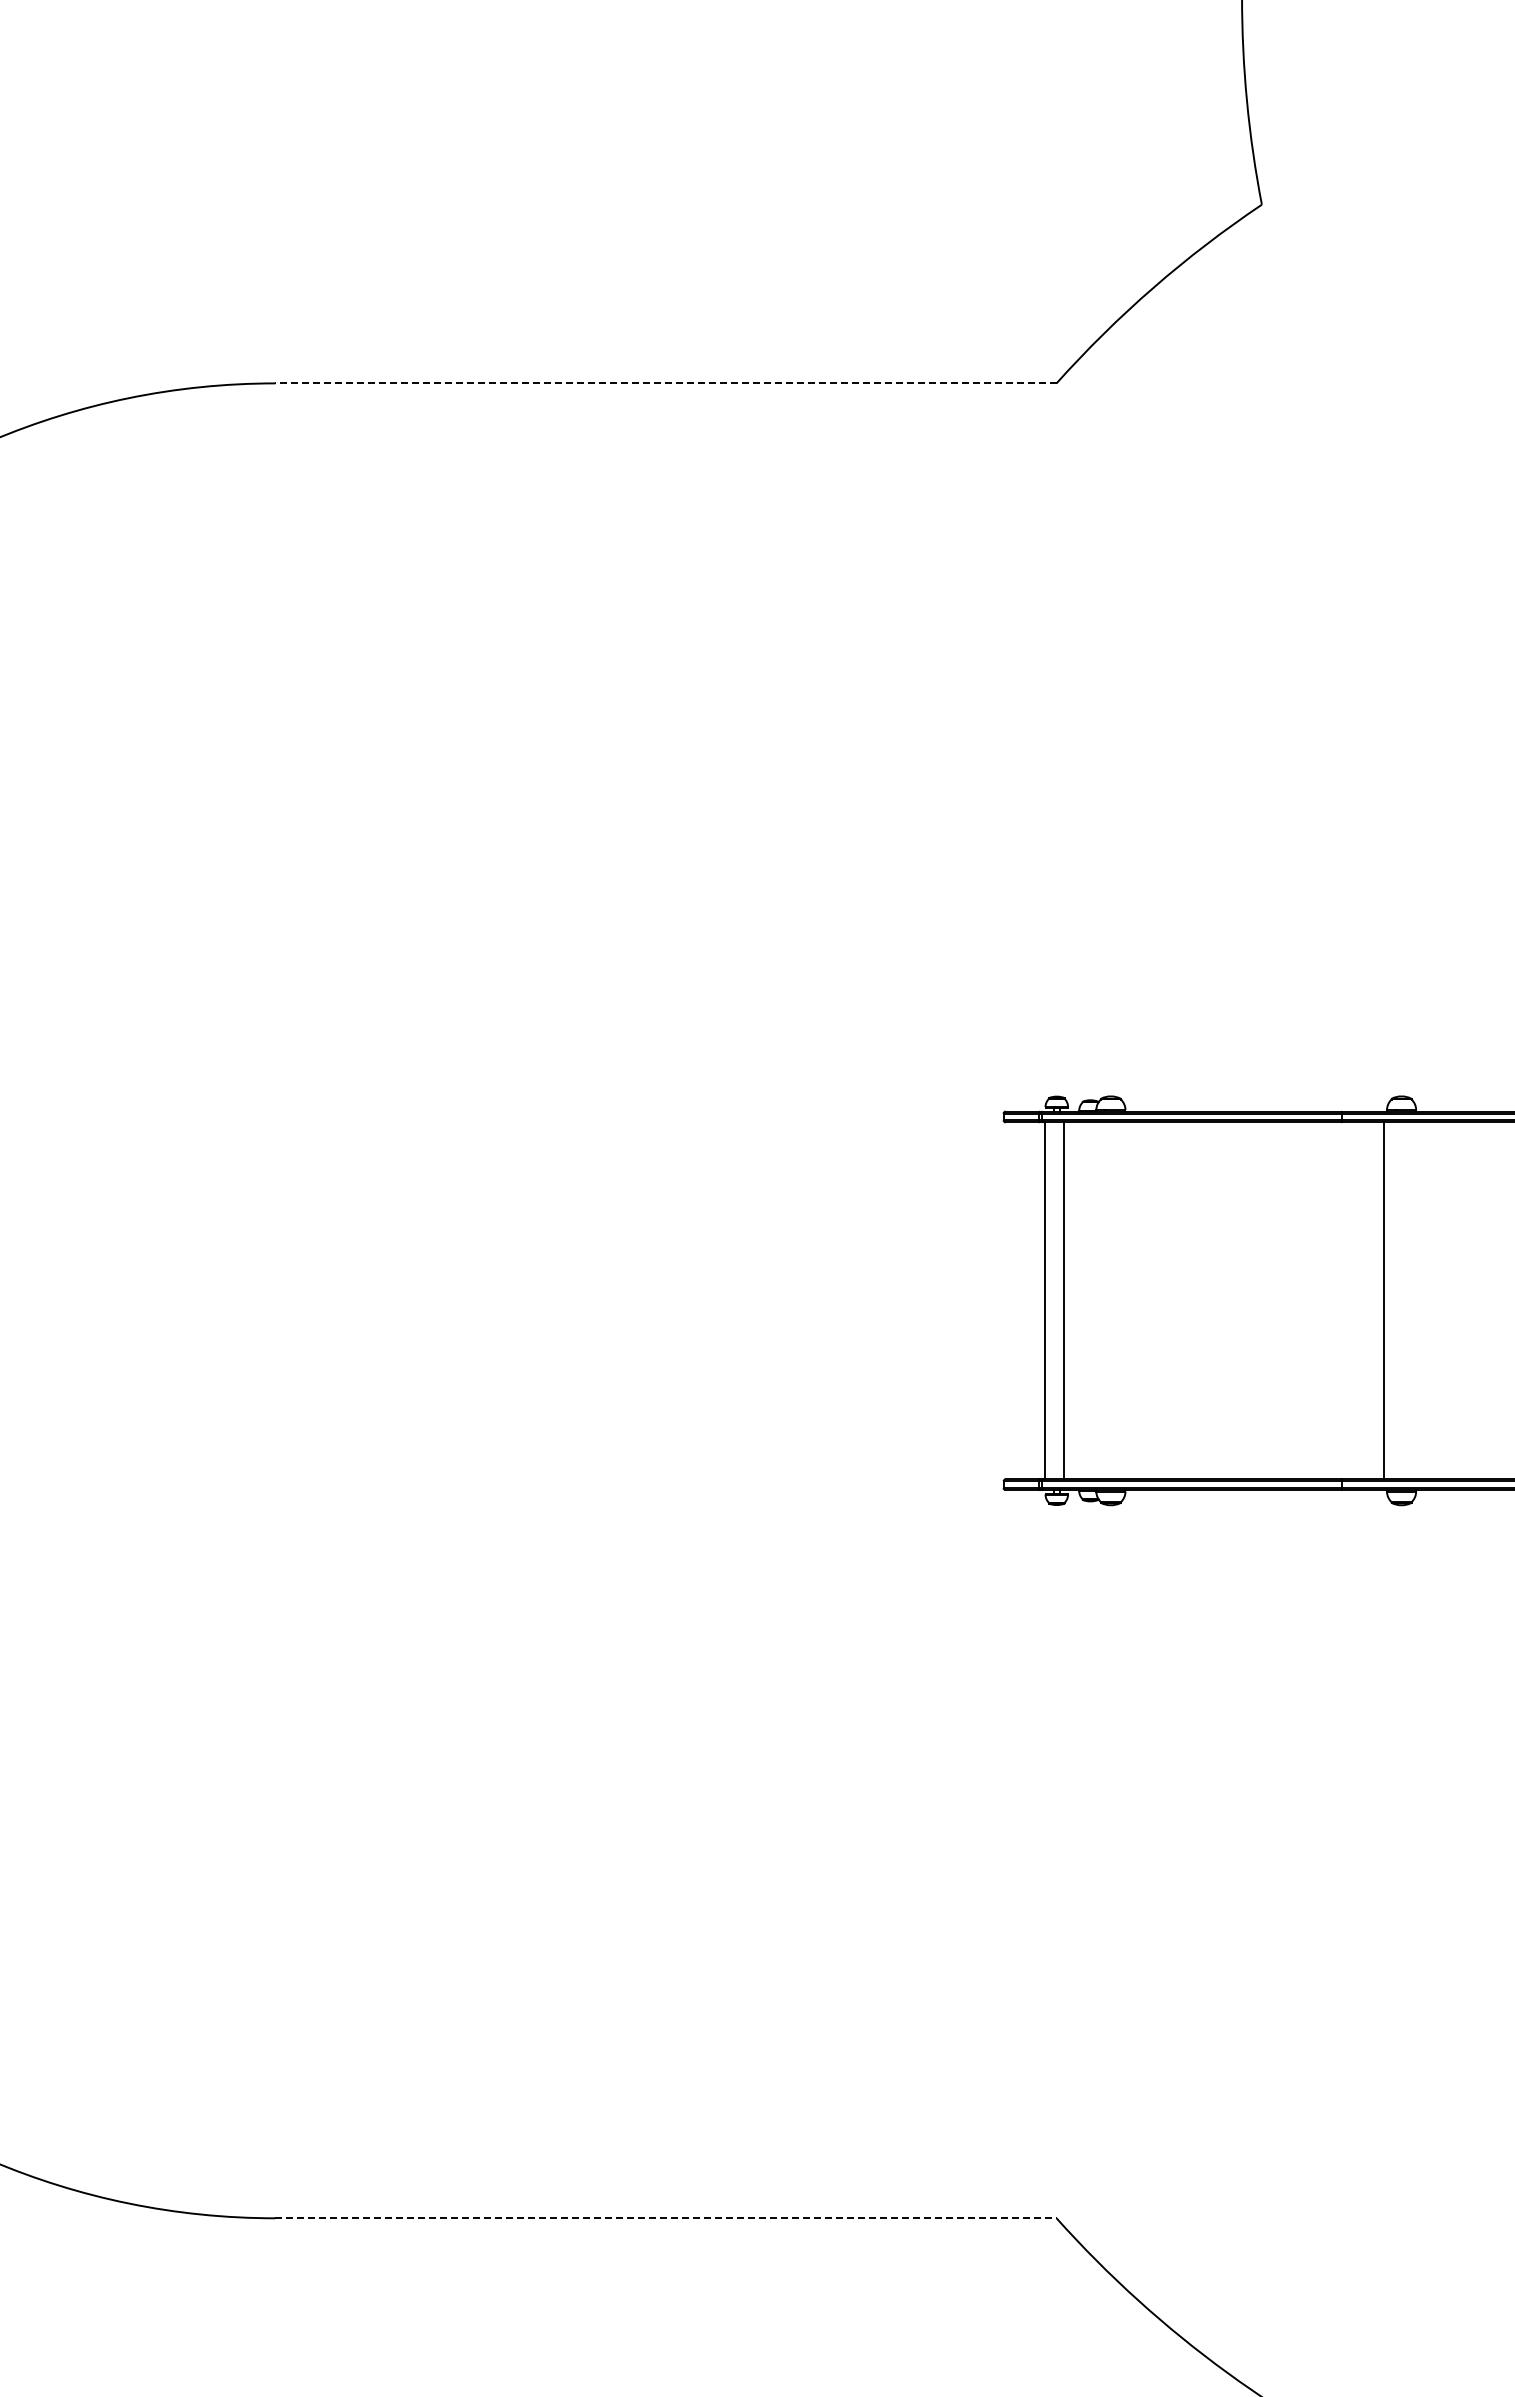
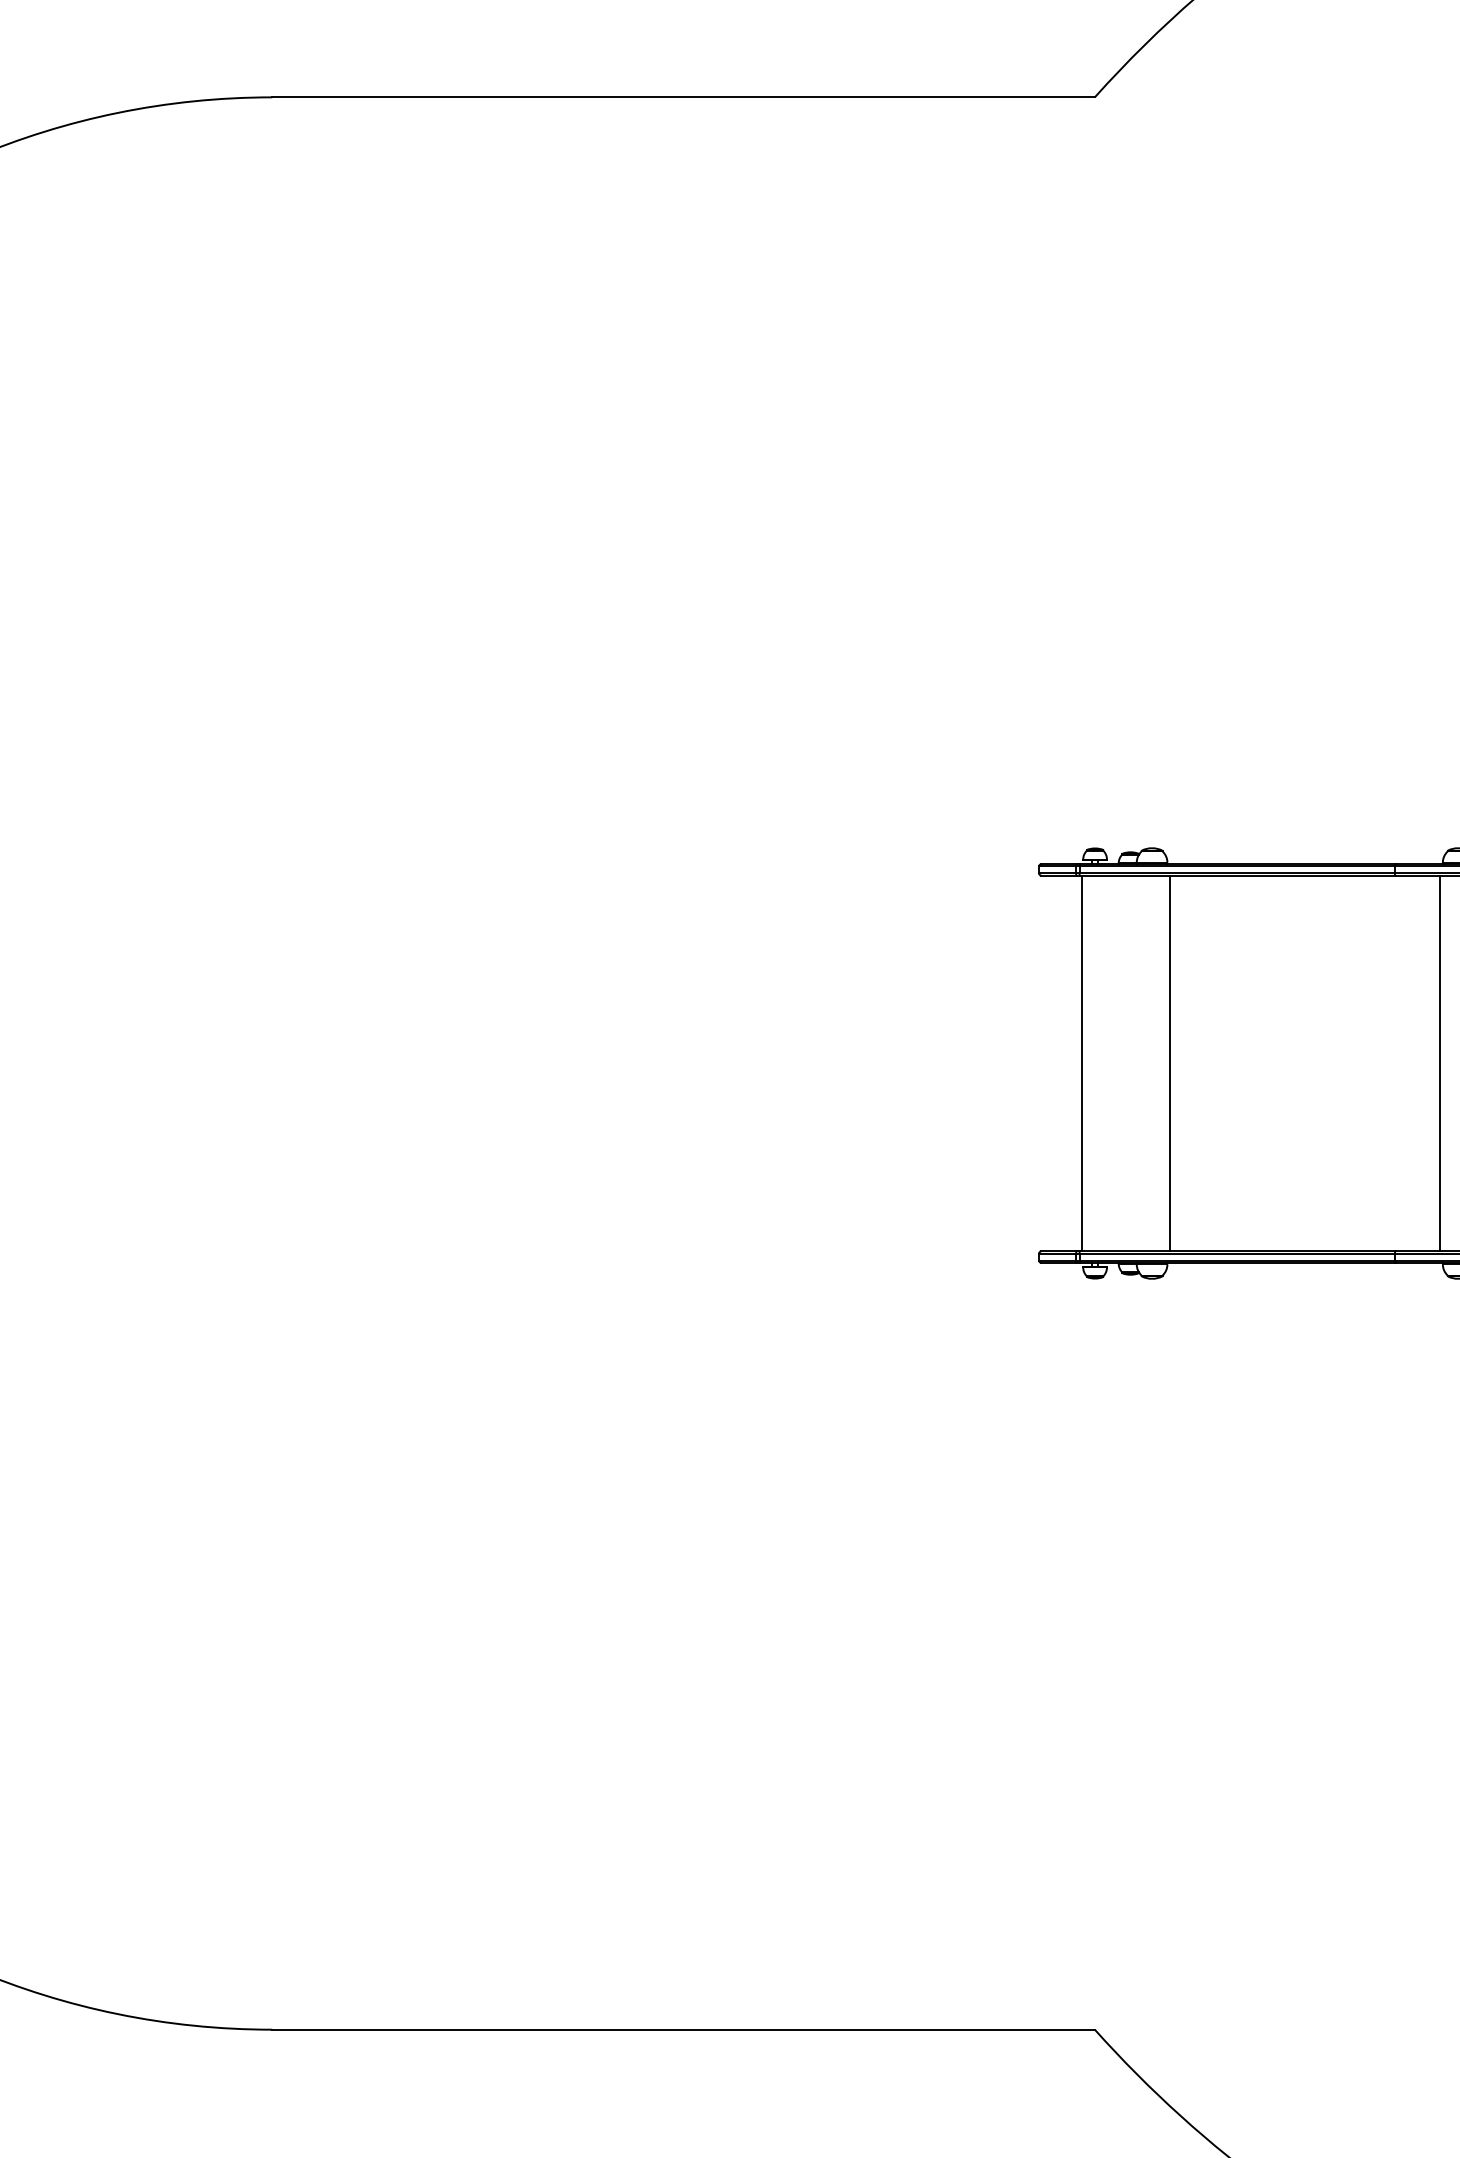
line: (666, 383) -> (684, 97), dashed -> solid
line: (1063, 1300) -> (1169, 1063), moved
line: (666, 2218) -> (684, 2029), dashed -> solid

